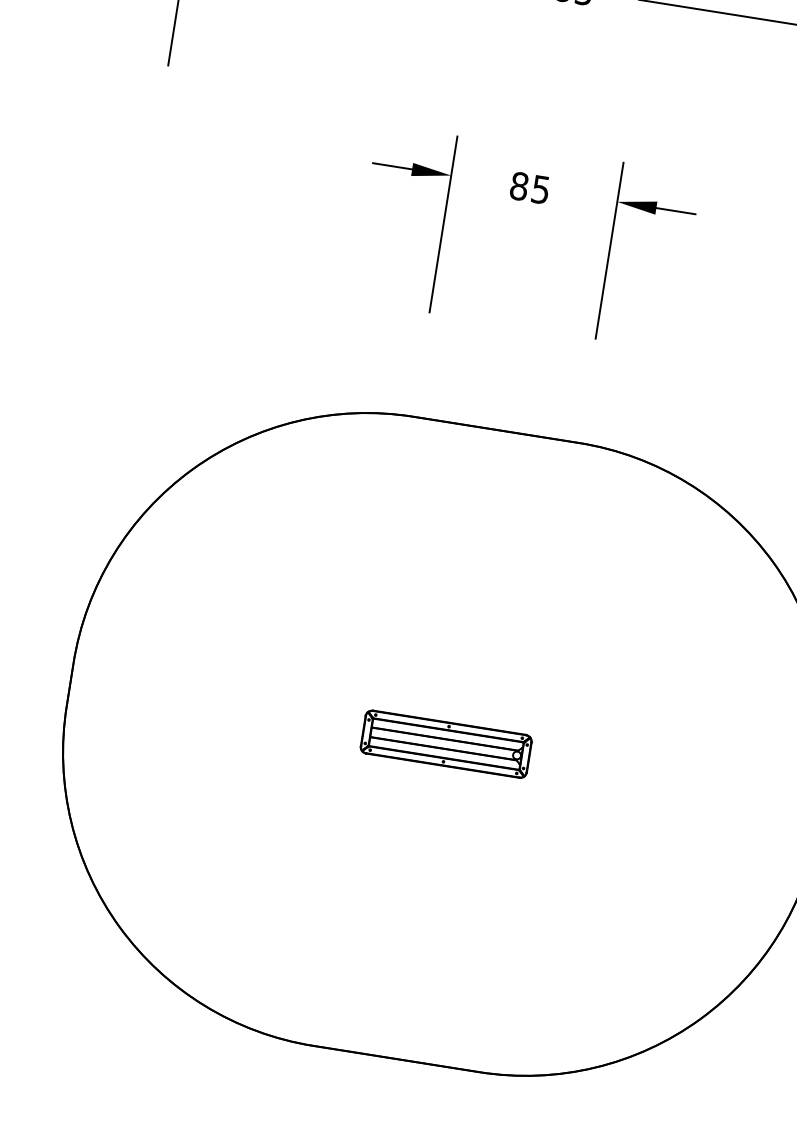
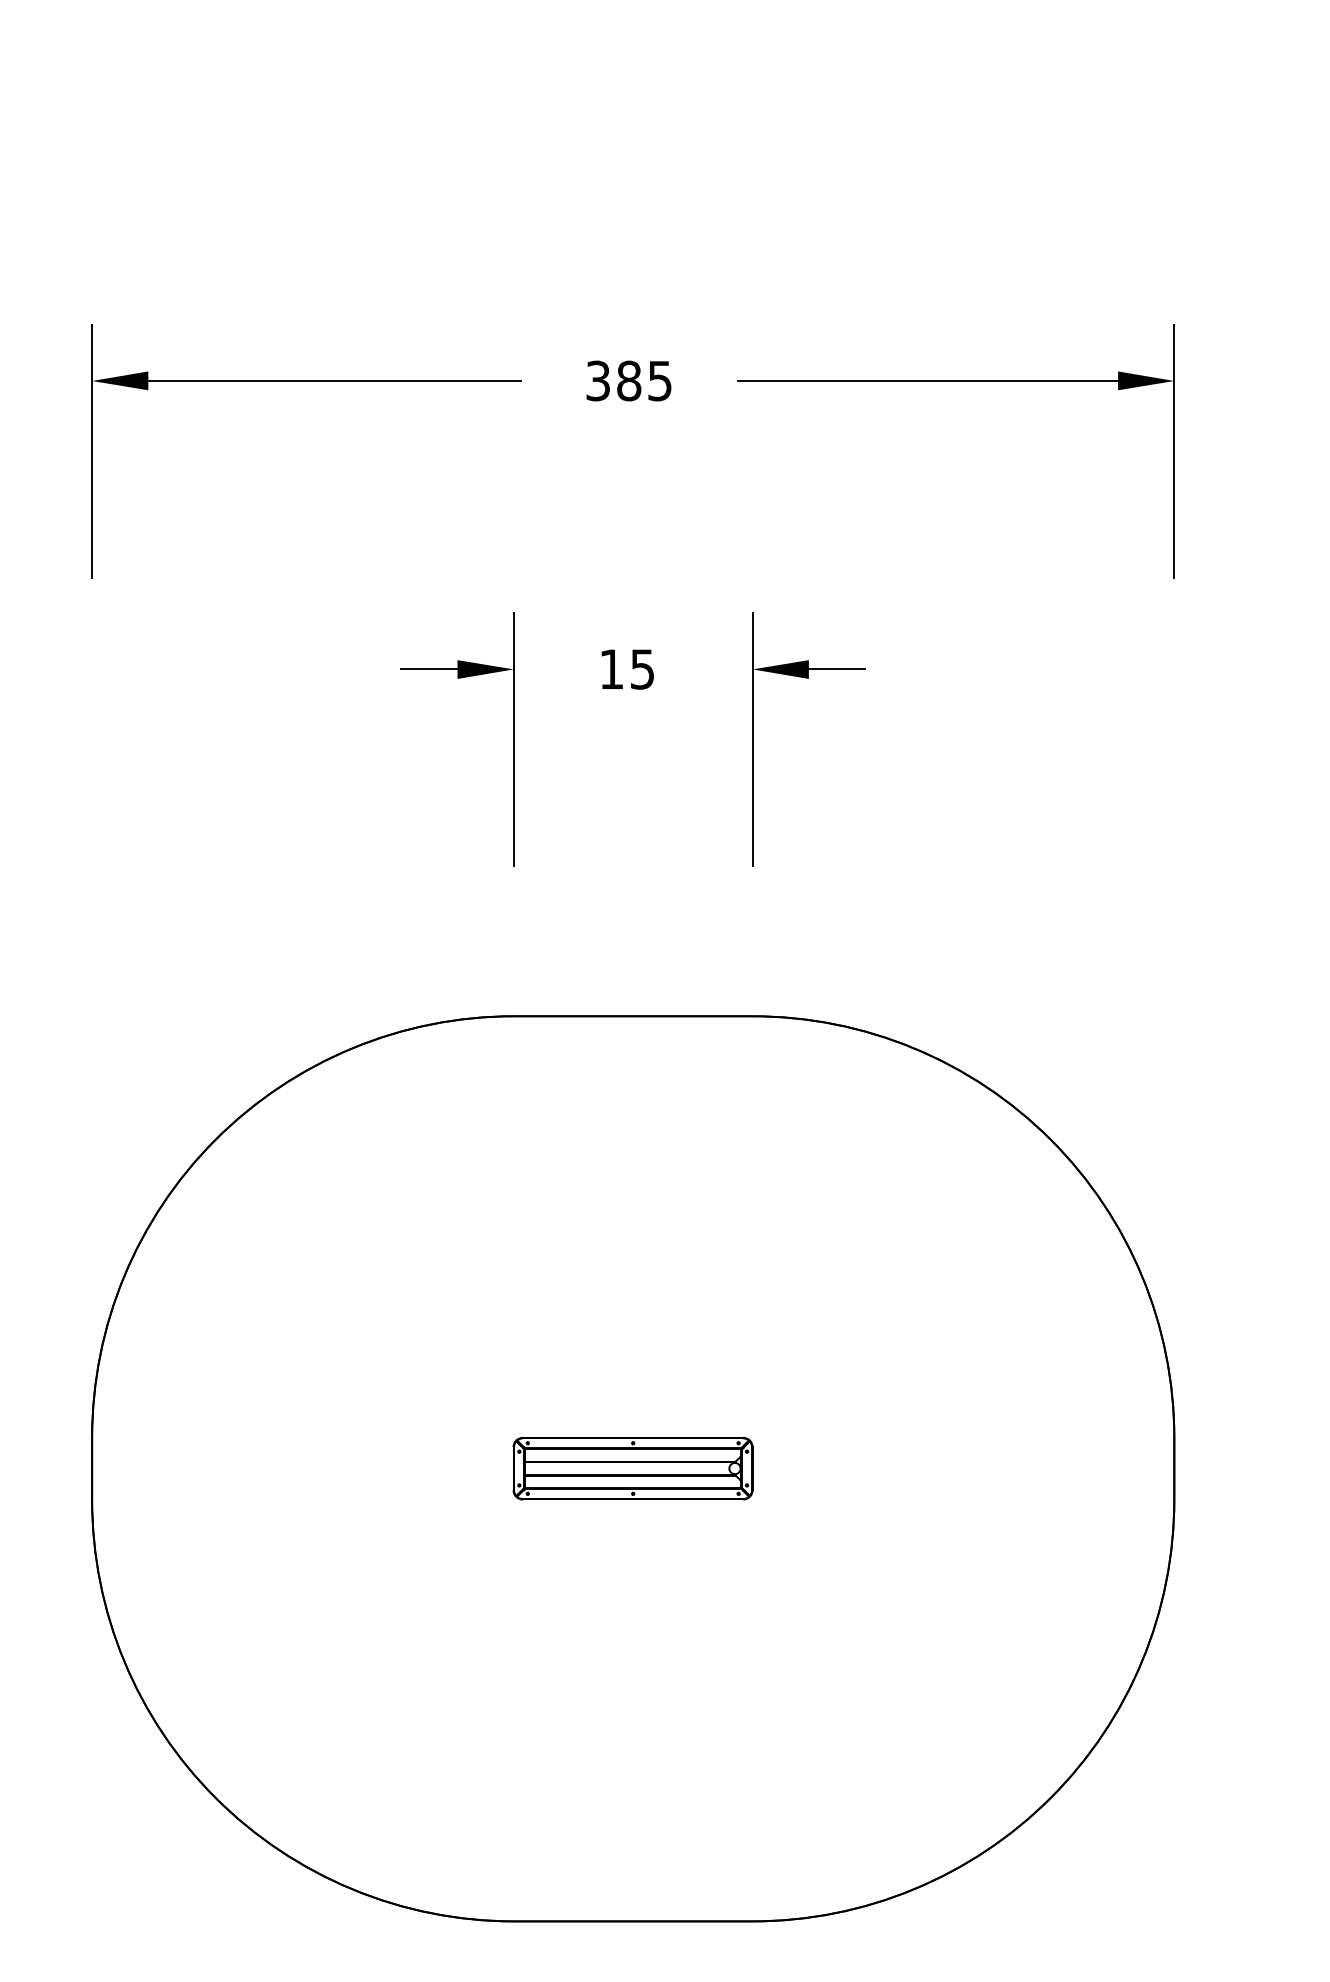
text: (519, 186) -> (611, 669), 85 -> 15

